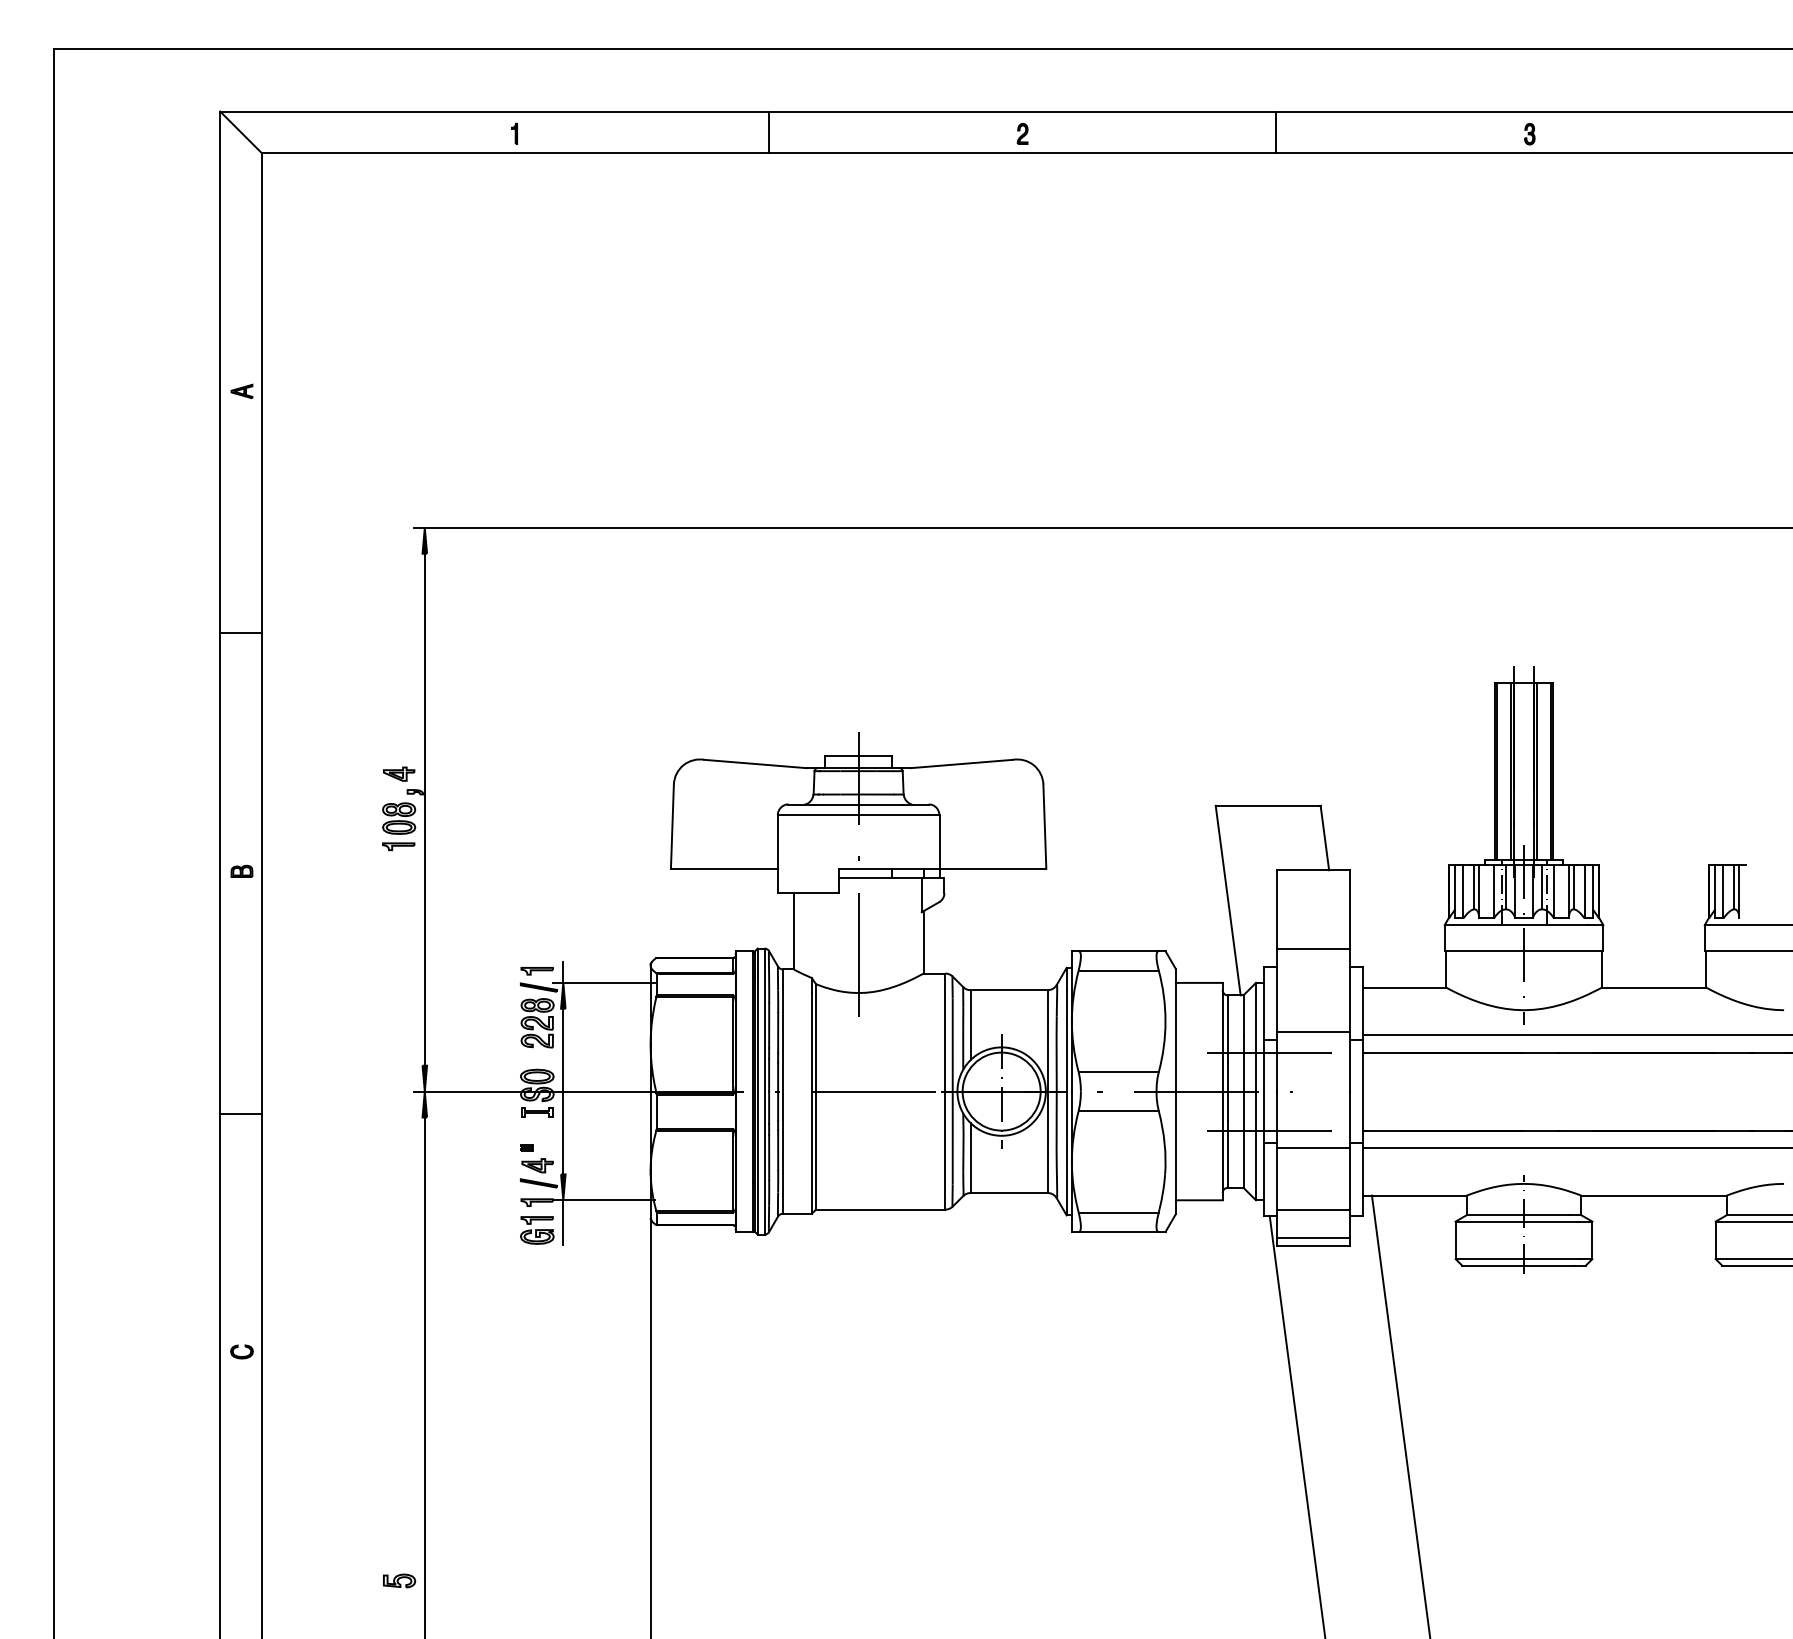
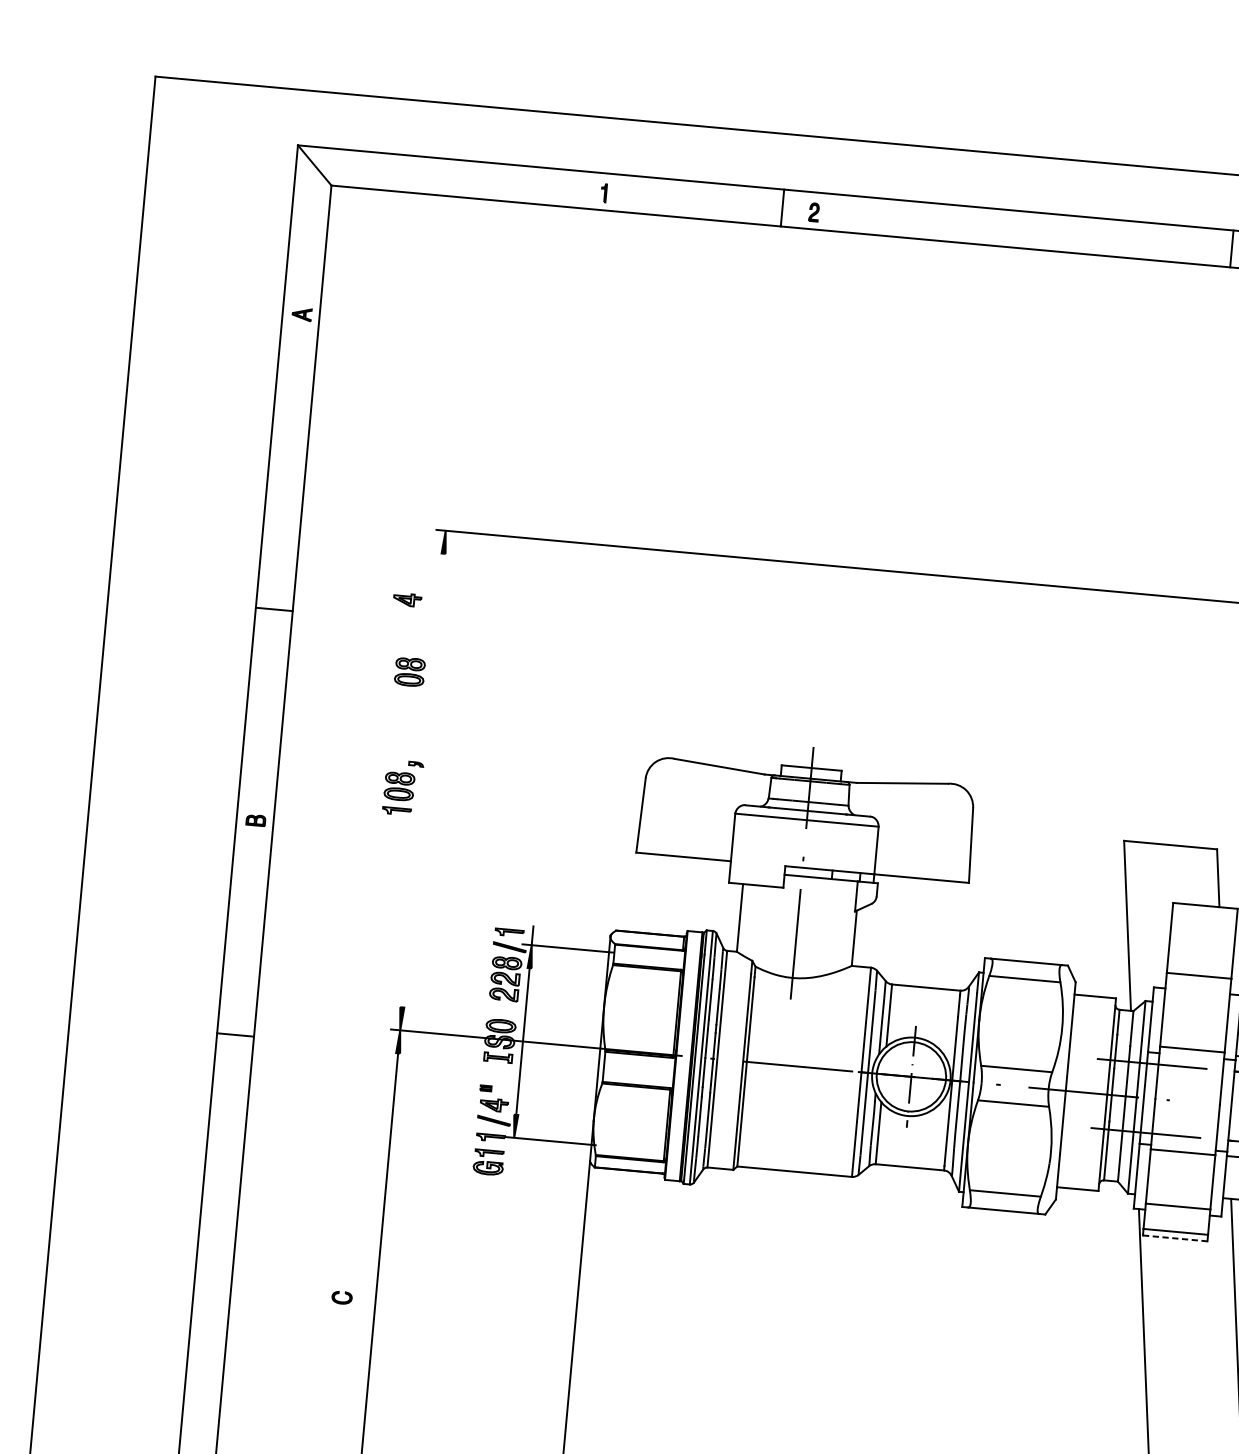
part: (514, 133) -> (603, 192), moved
part: (1022, 133) -> (813, 211), moved
part: (241, 390) -> (301, 313), moved
part: (399, 689) -> (410, 671), added
part: (399, 773) -> (407, 599), moved
line: (424, 809) -> (422, 780), removed
line: (563, 1222) -> (512, 1157), removed
line: (1313, 1245) -> (1175, 1238), solid -> dashed
part: (241, 1351) -> (341, 1297), moved

